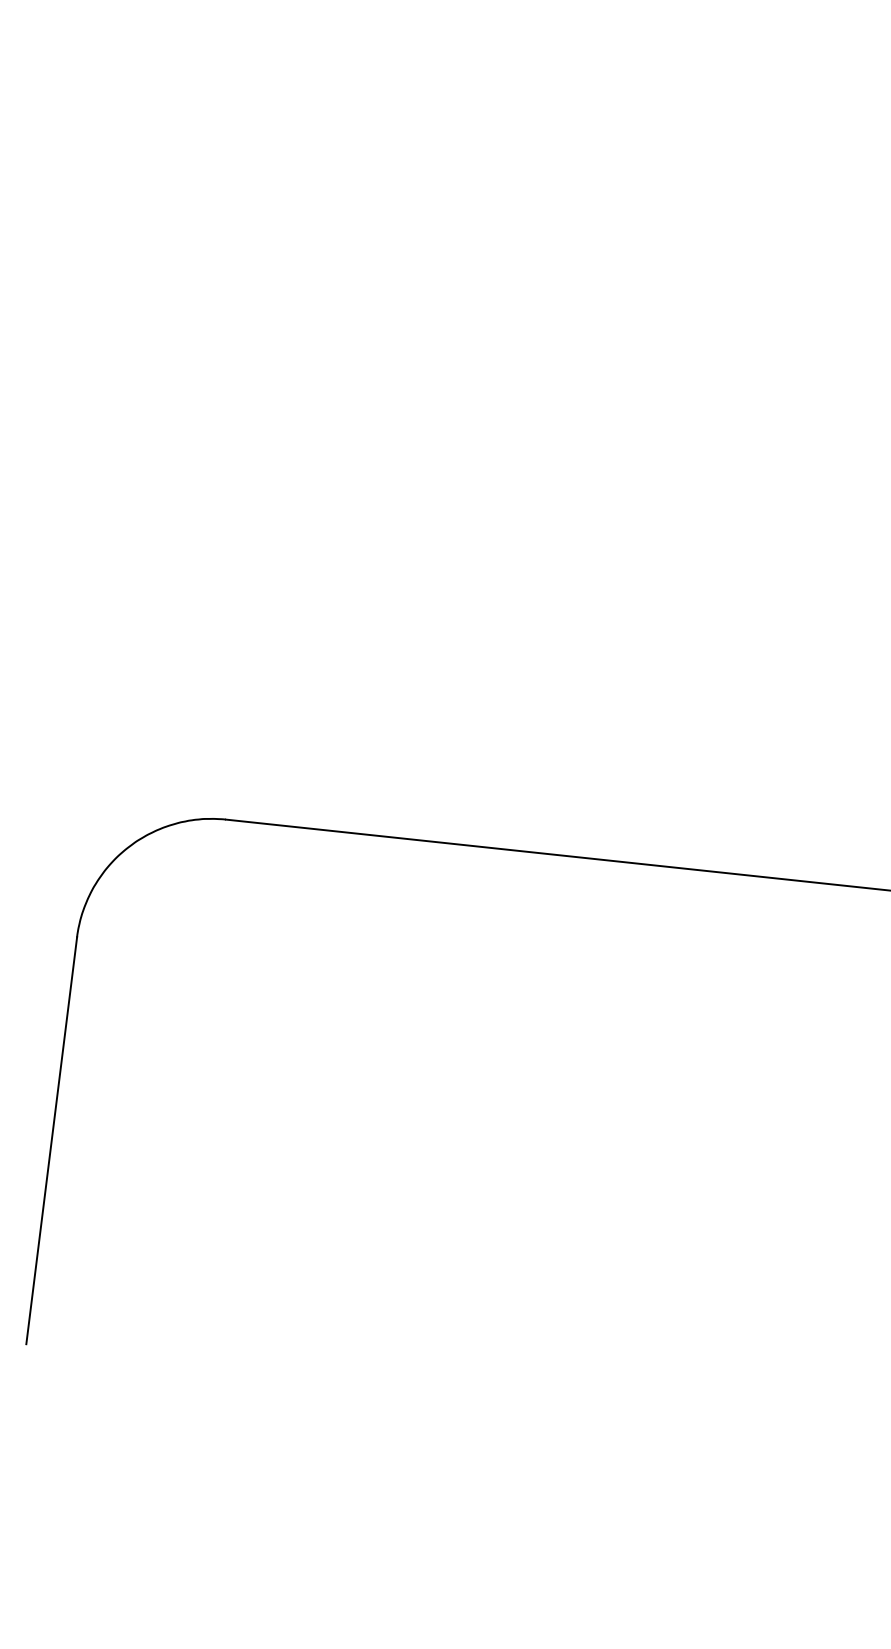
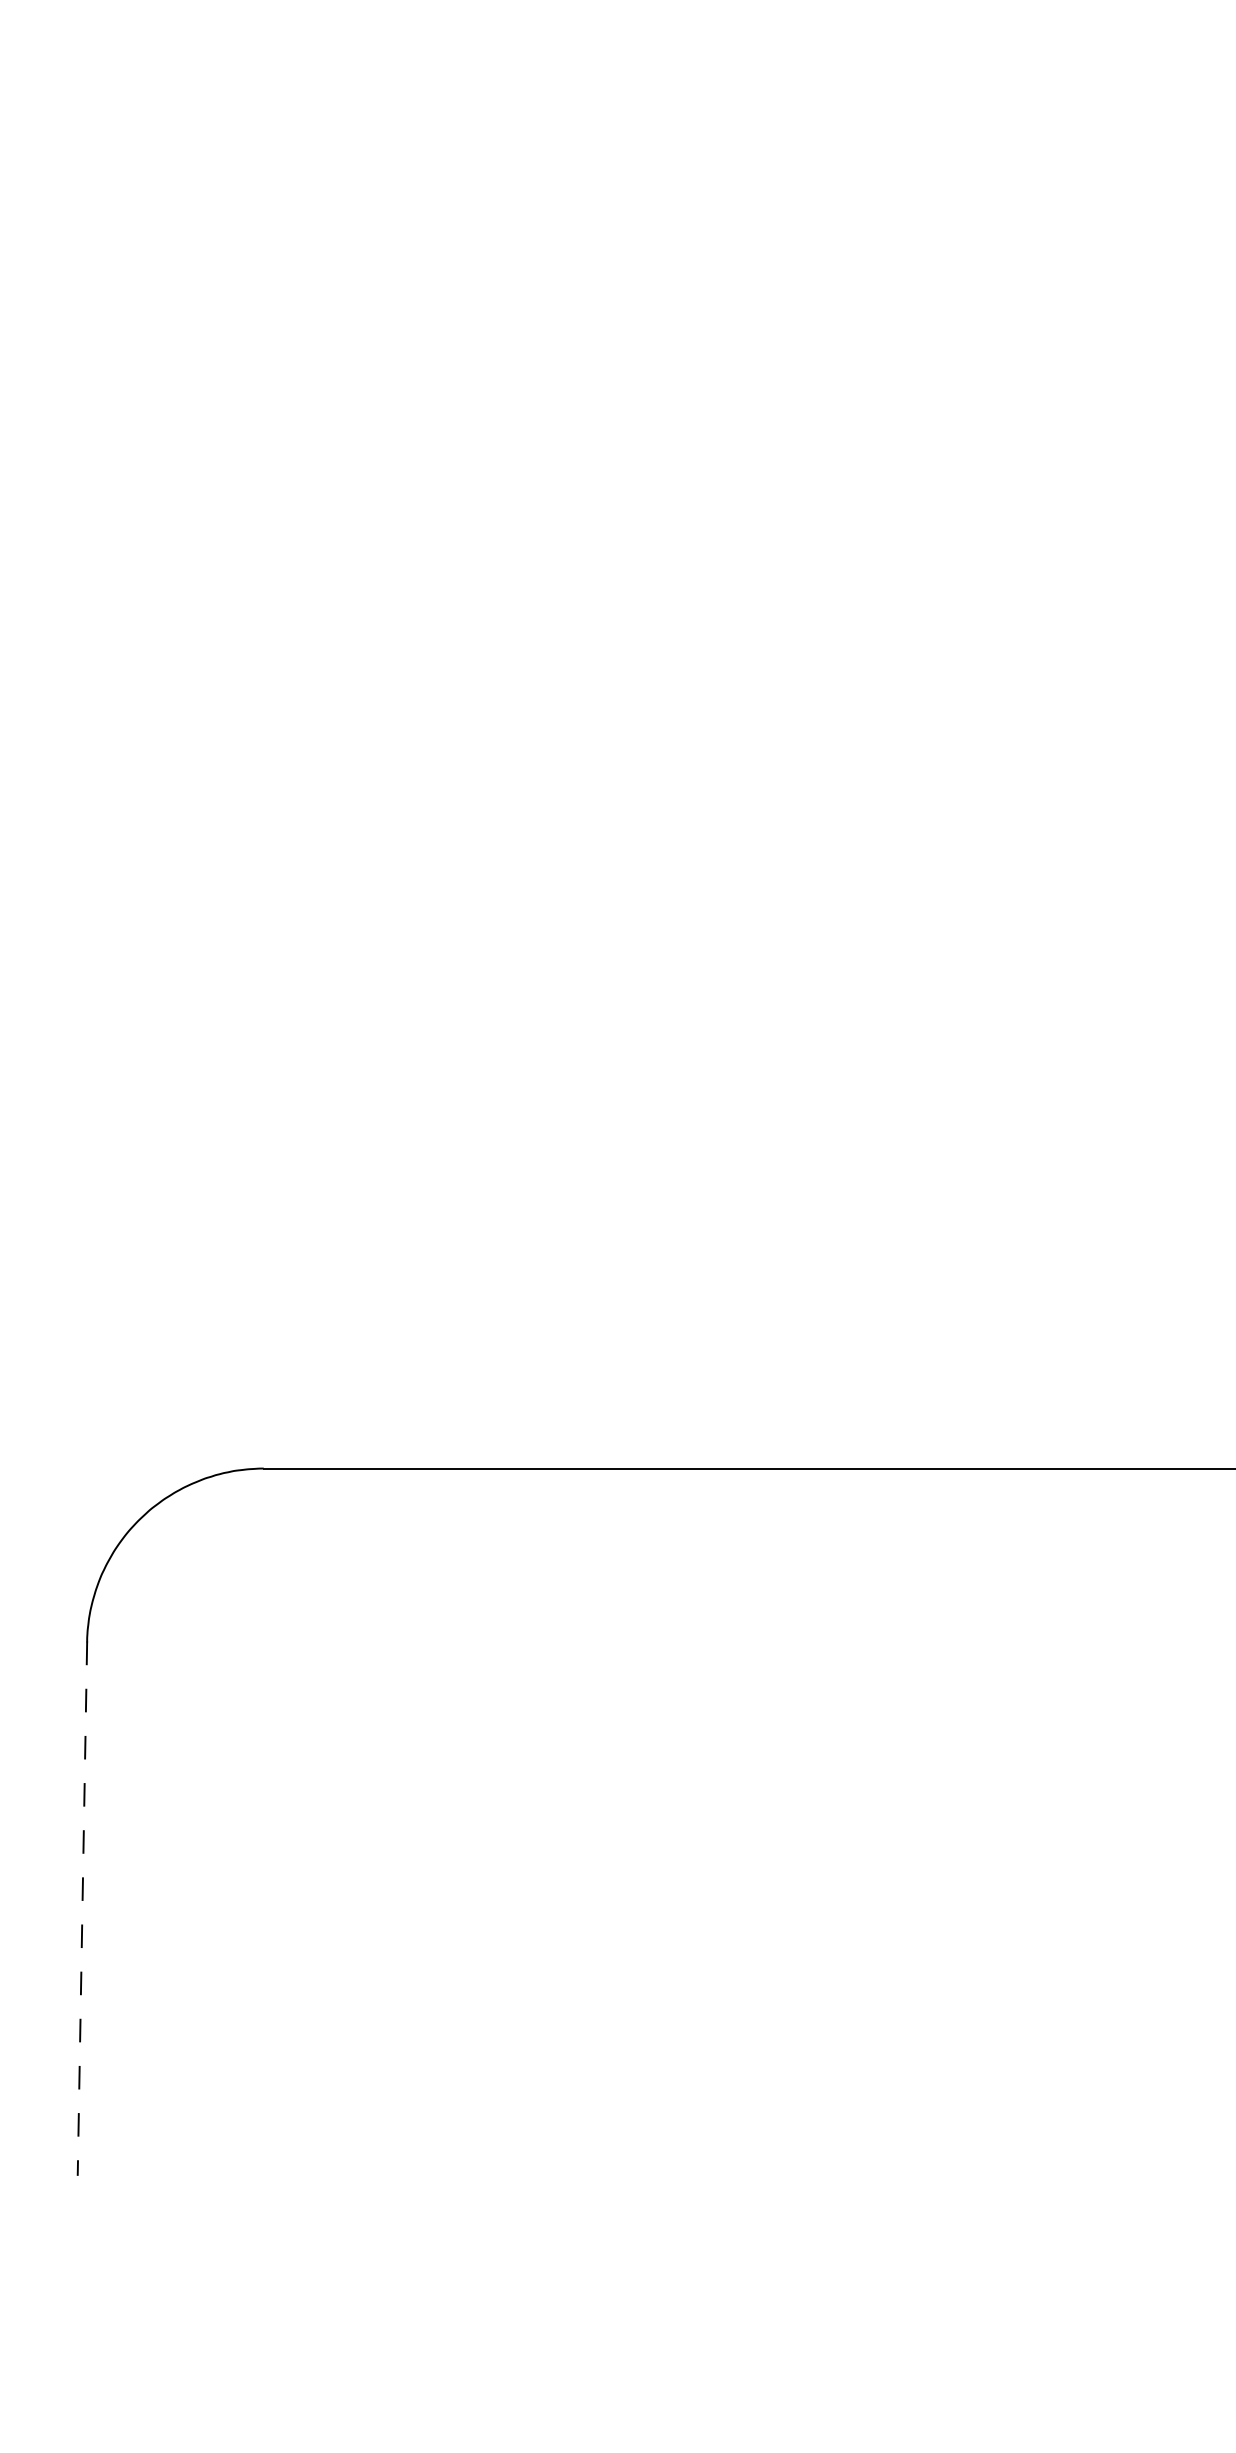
line: (51, 1141) -> (82, 1909), solid -> dashed

